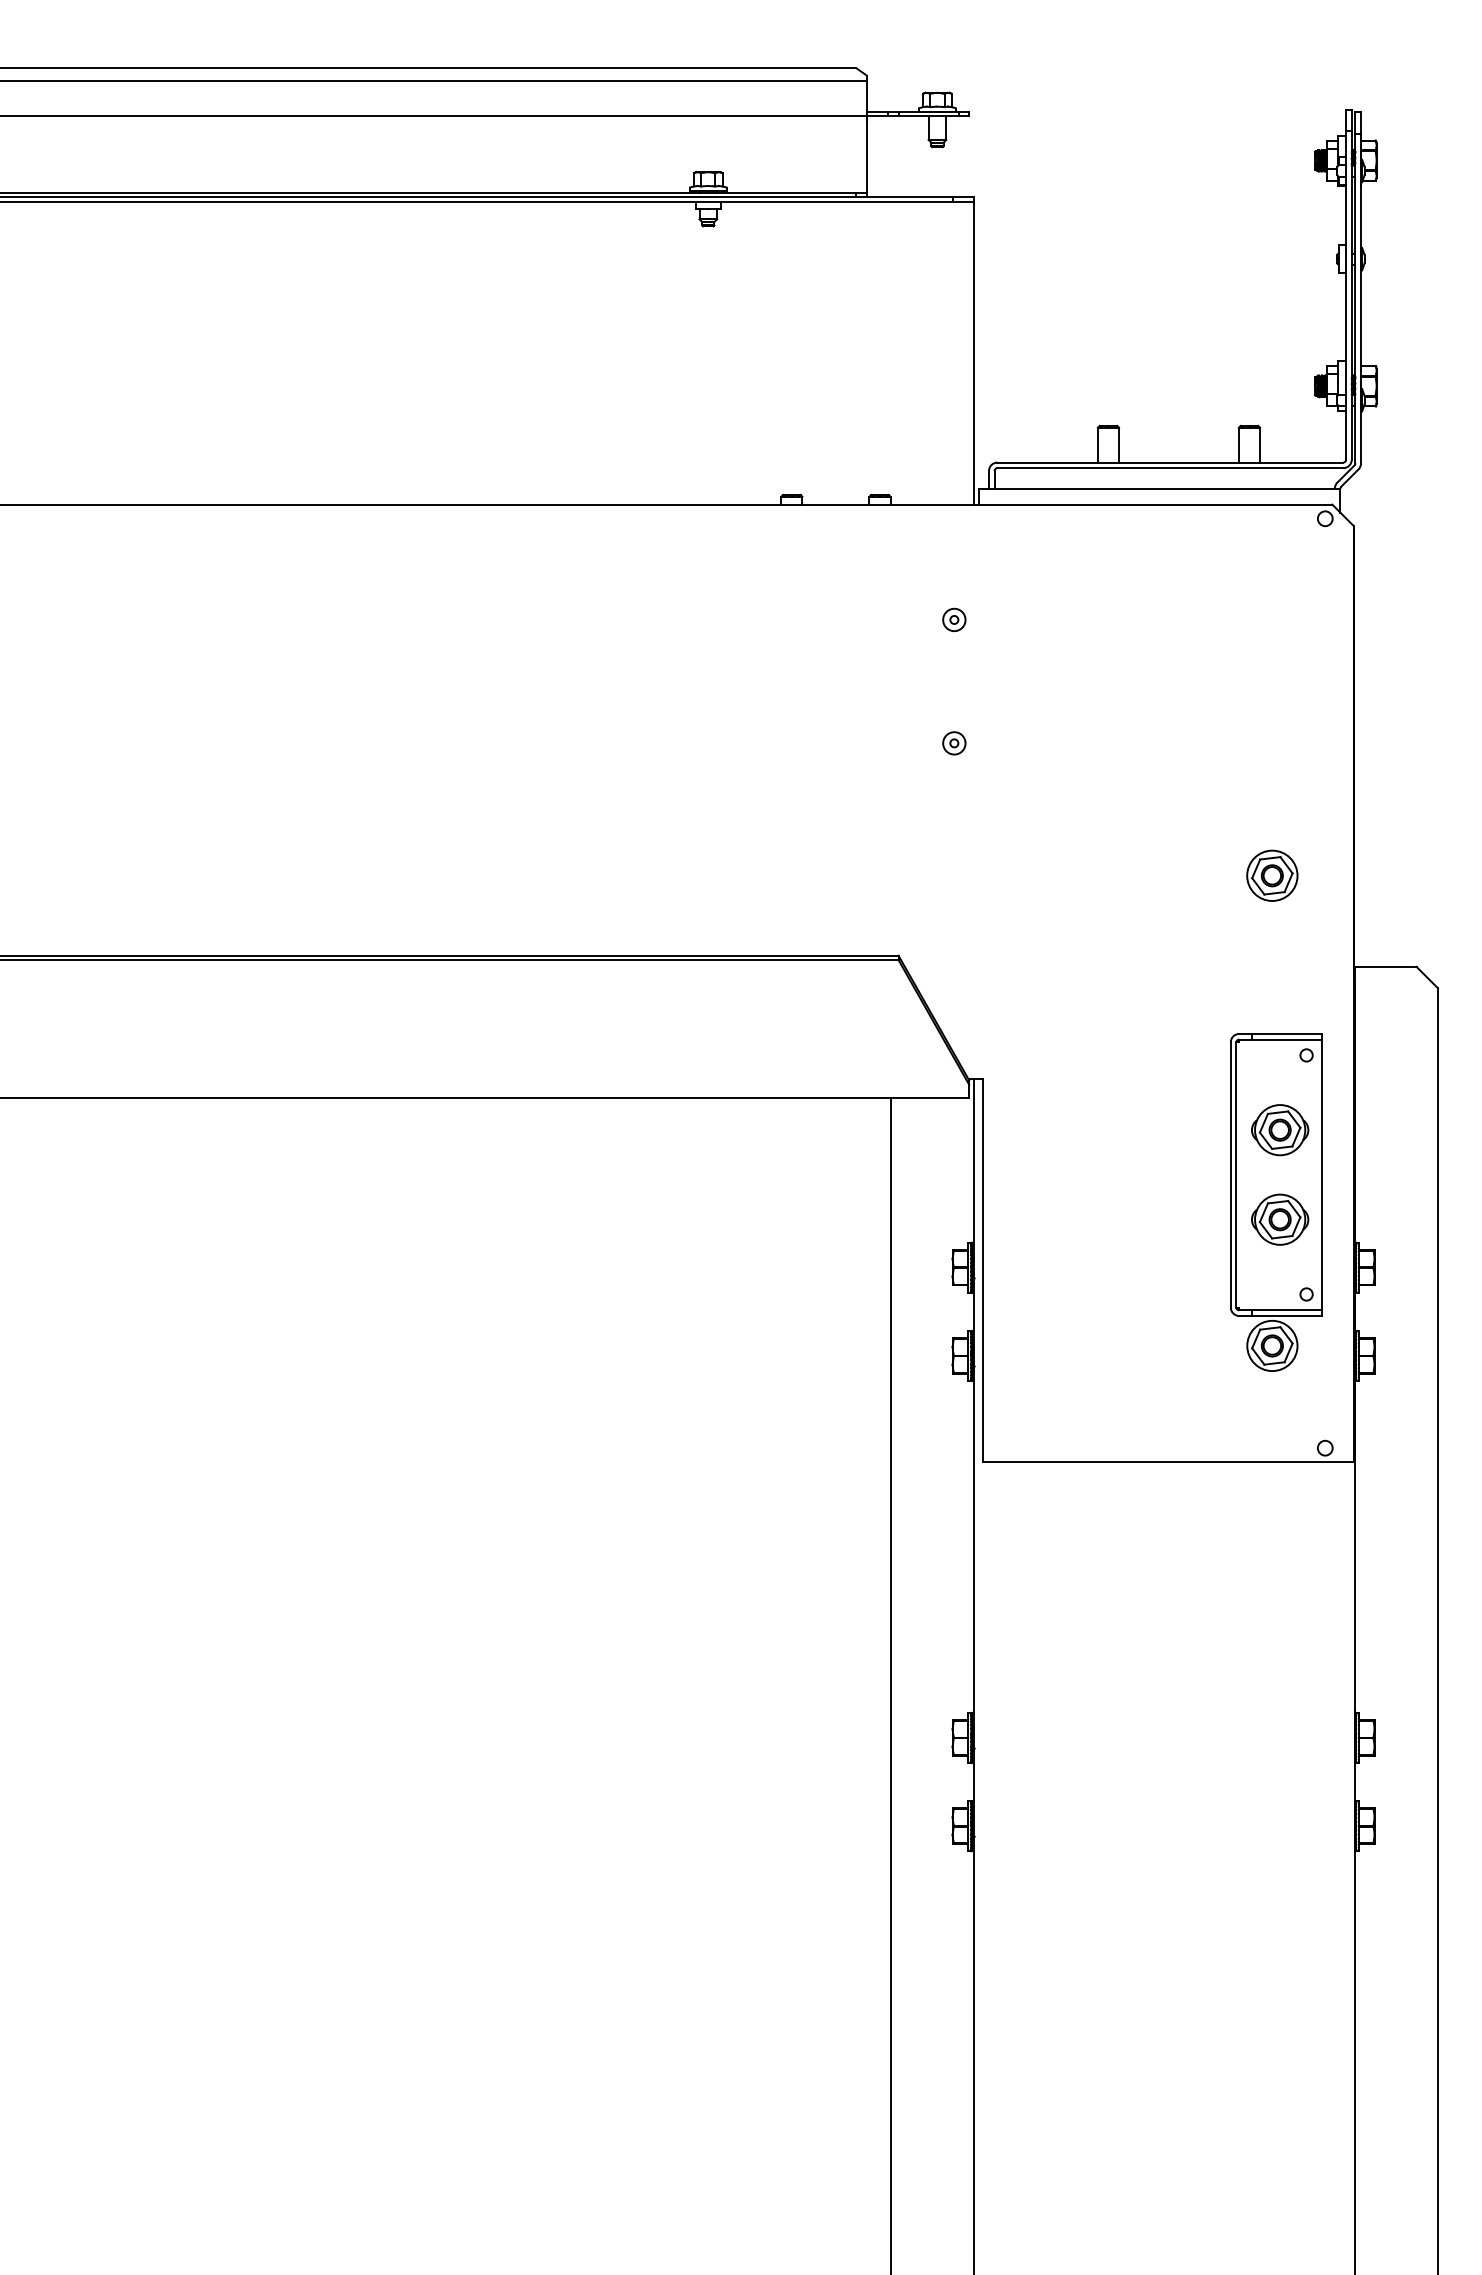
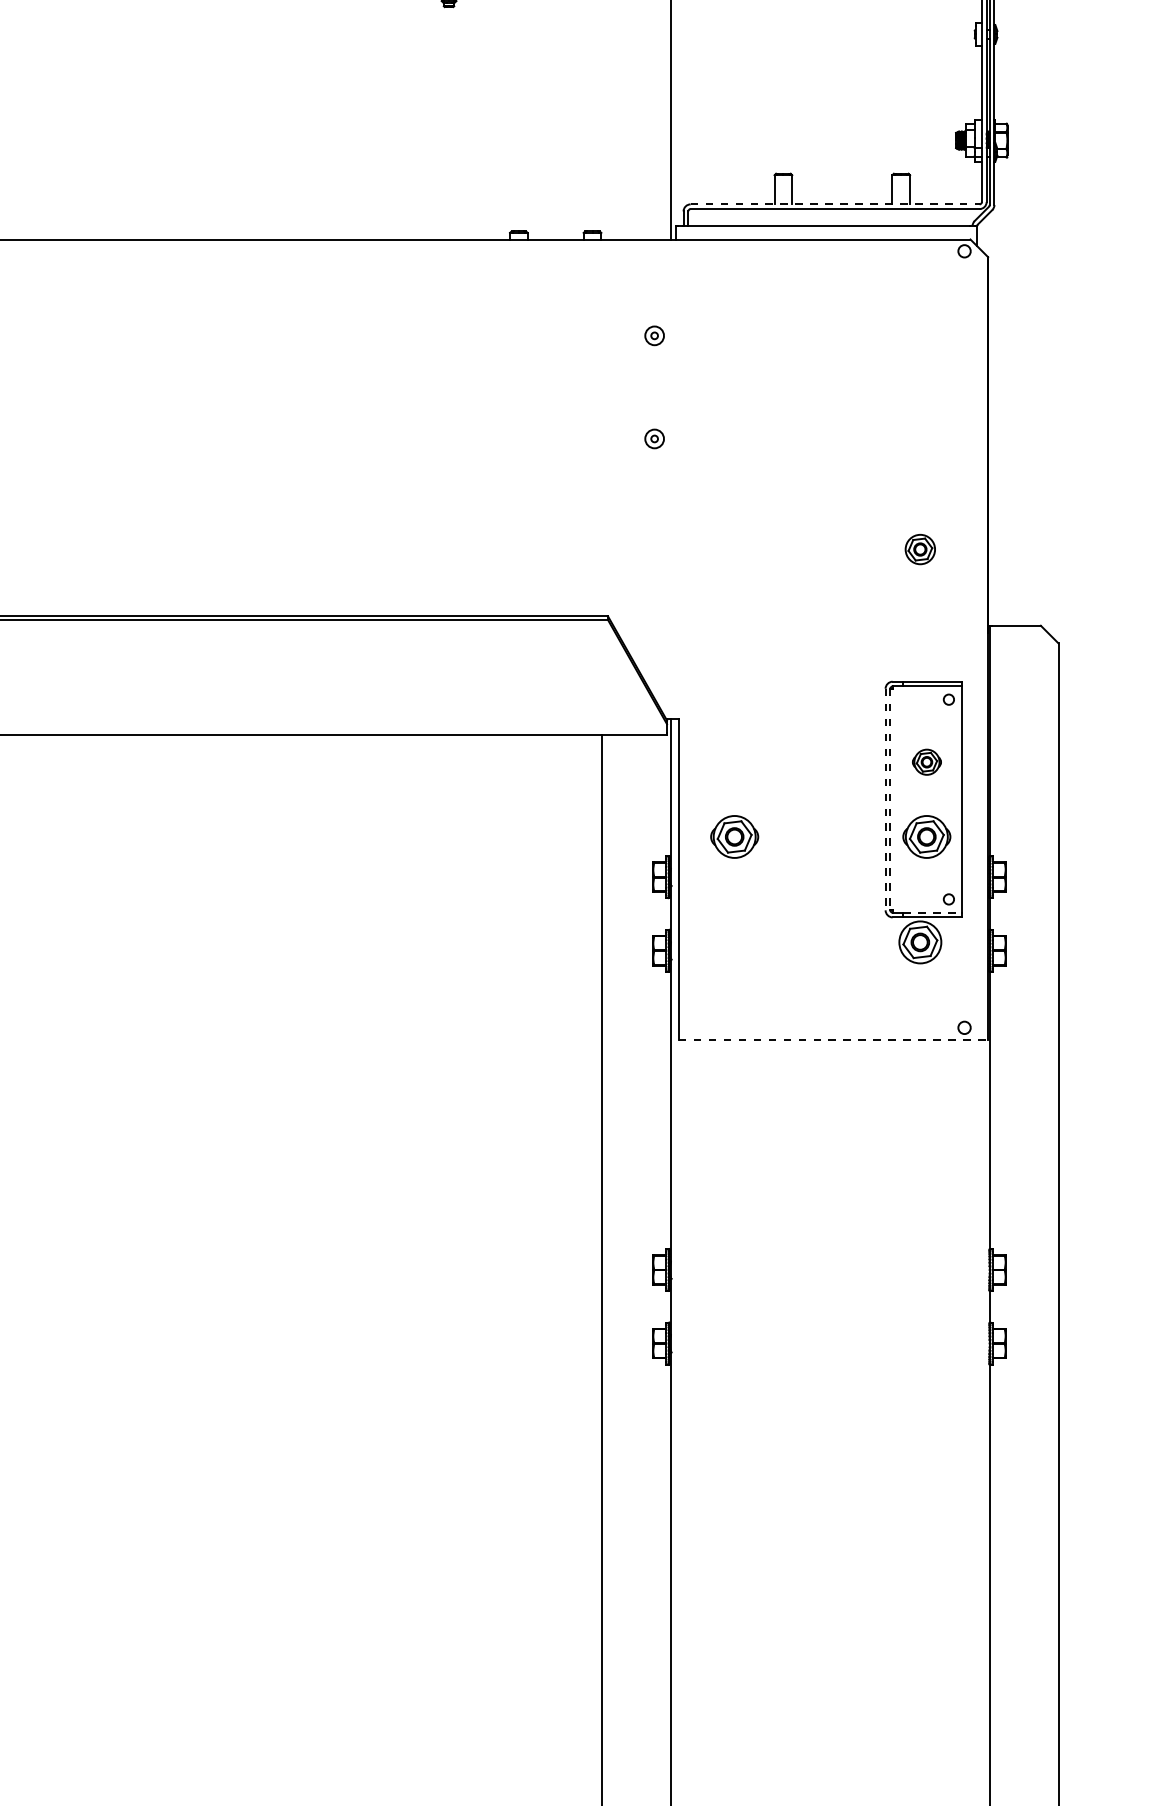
line: (1170, 462) -> (835, 204), solid -> dashed
part: (1272, 875) -> (920, 549), size x0.7
part: (1280, 1130) -> (927, 762), size x0.6
line: (1230, 1174) -> (885, 799), solid -> dashed
line: (1236, 1174) -> (890, 799), solid -> dashed
part: (1050, 1219) -> (734, 836), added
line: (1287, 1310) -> (932, 912), solid -> dashed
line: (1168, 1462) -> (833, 1039), solid -> dashed

